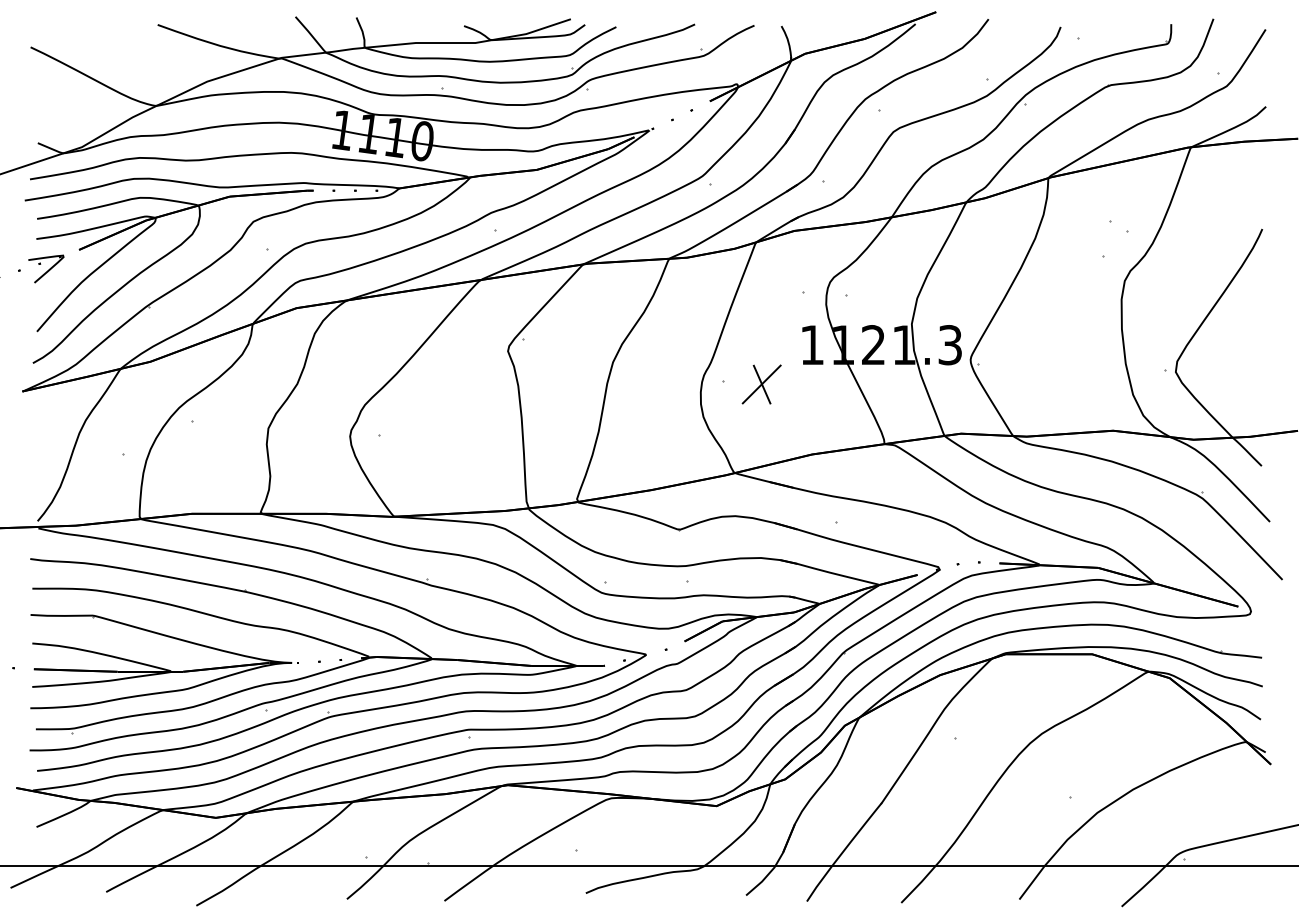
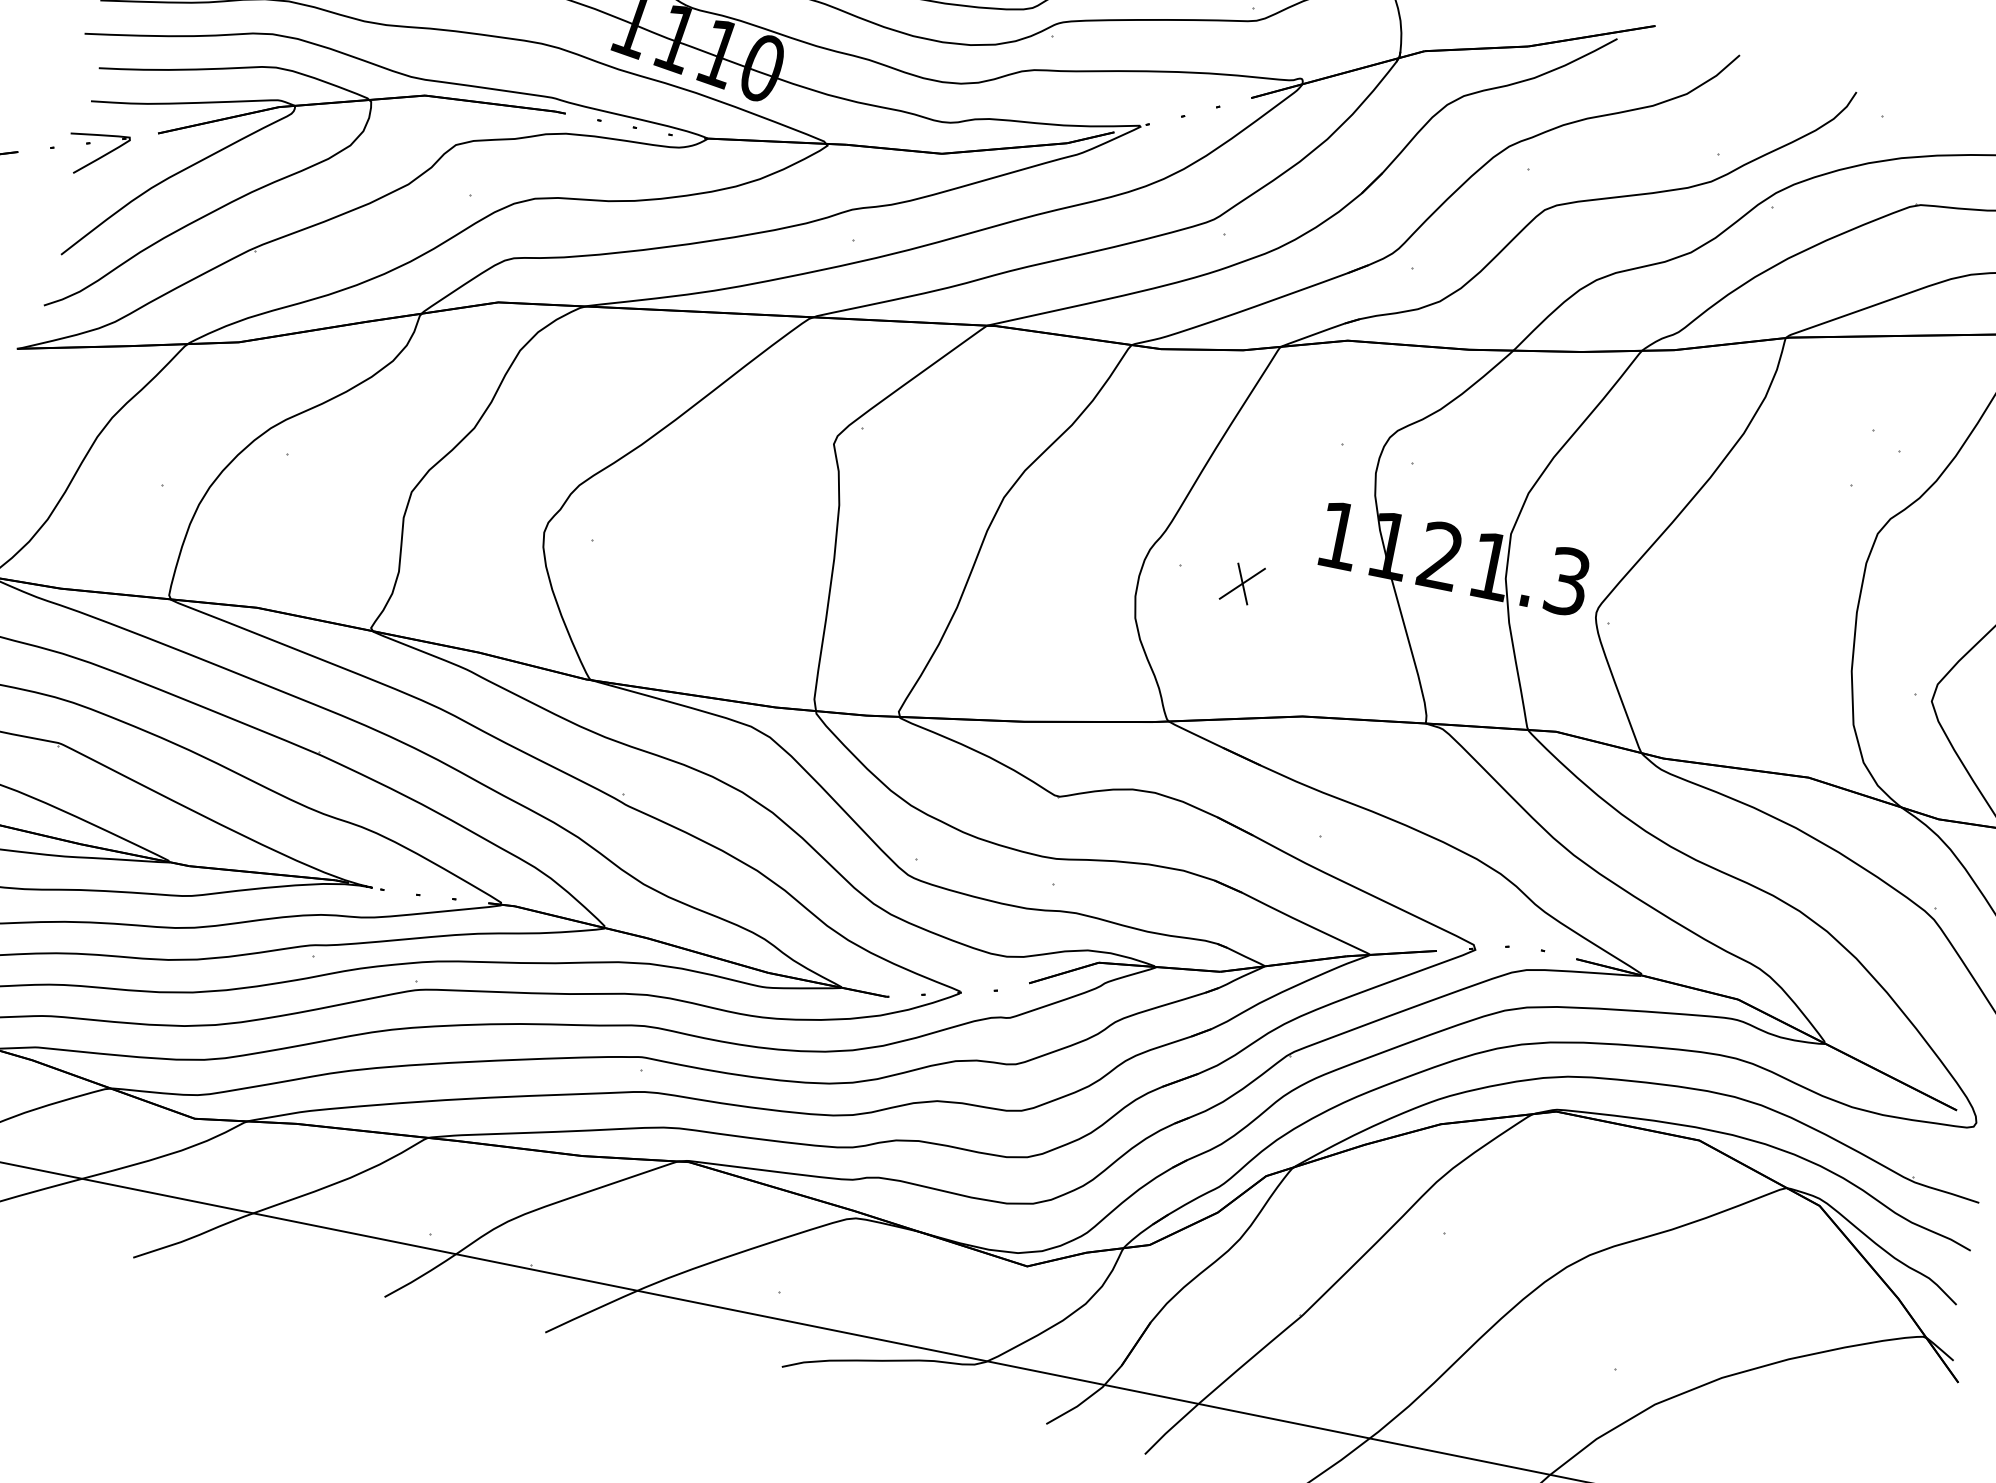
part: (761, 384) -> (1242, 583), size x0.6

